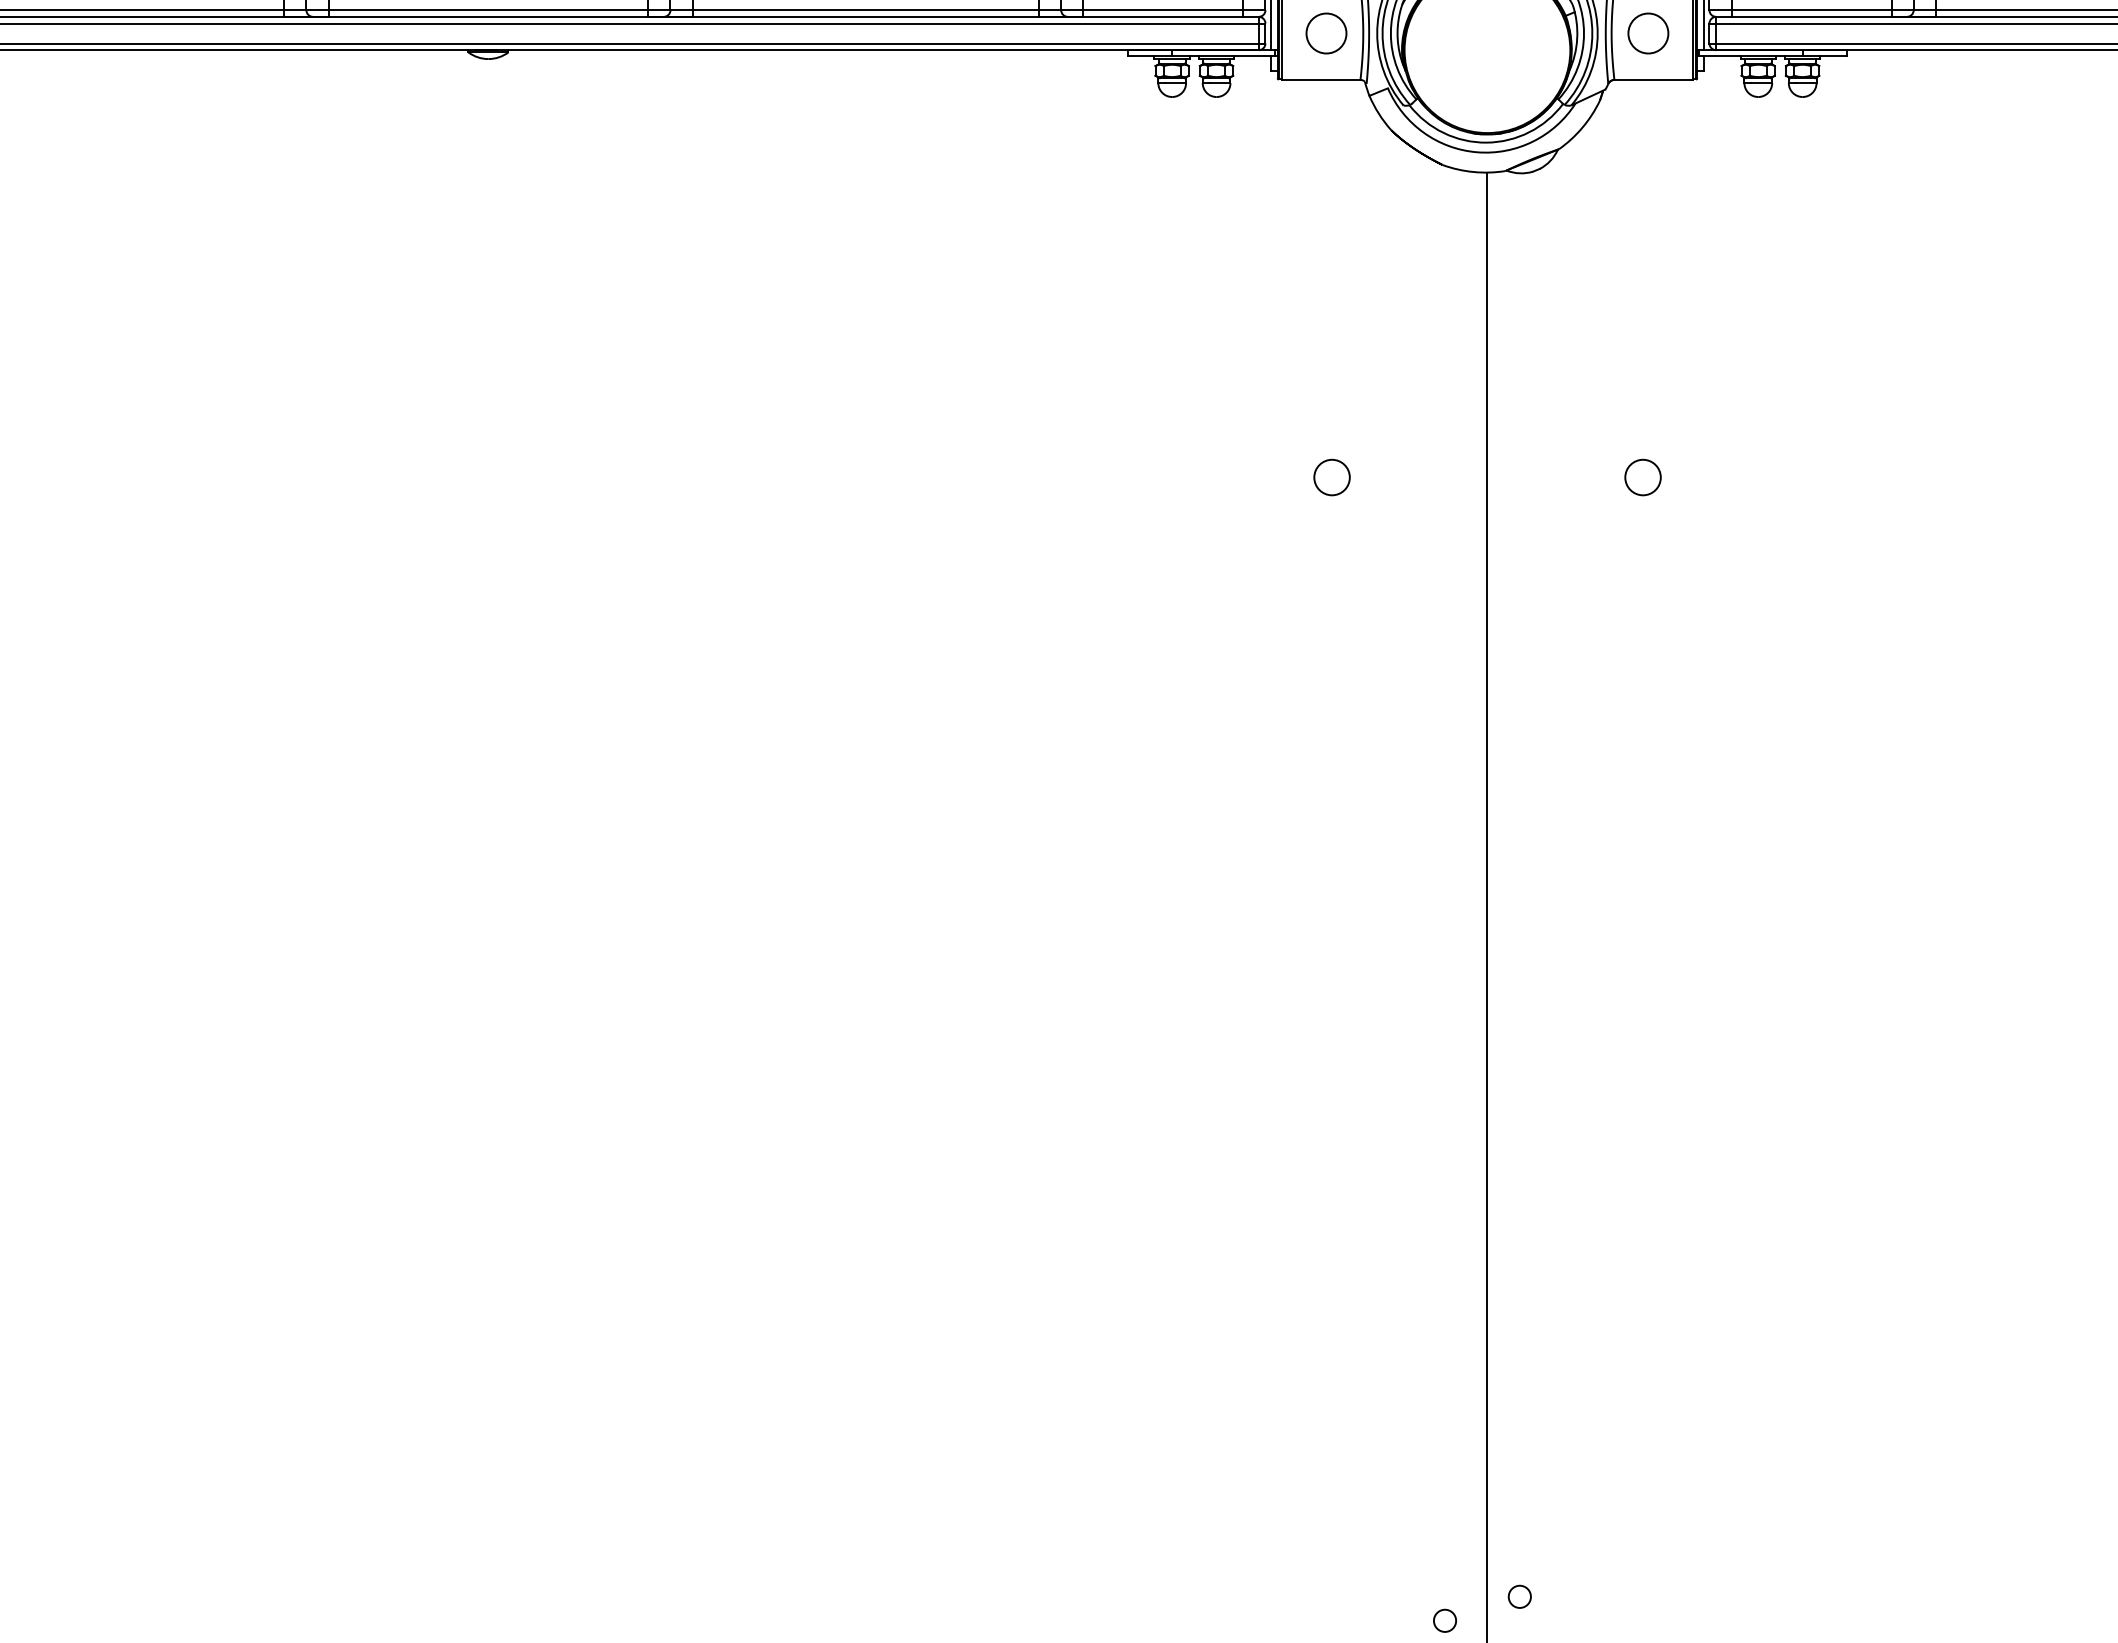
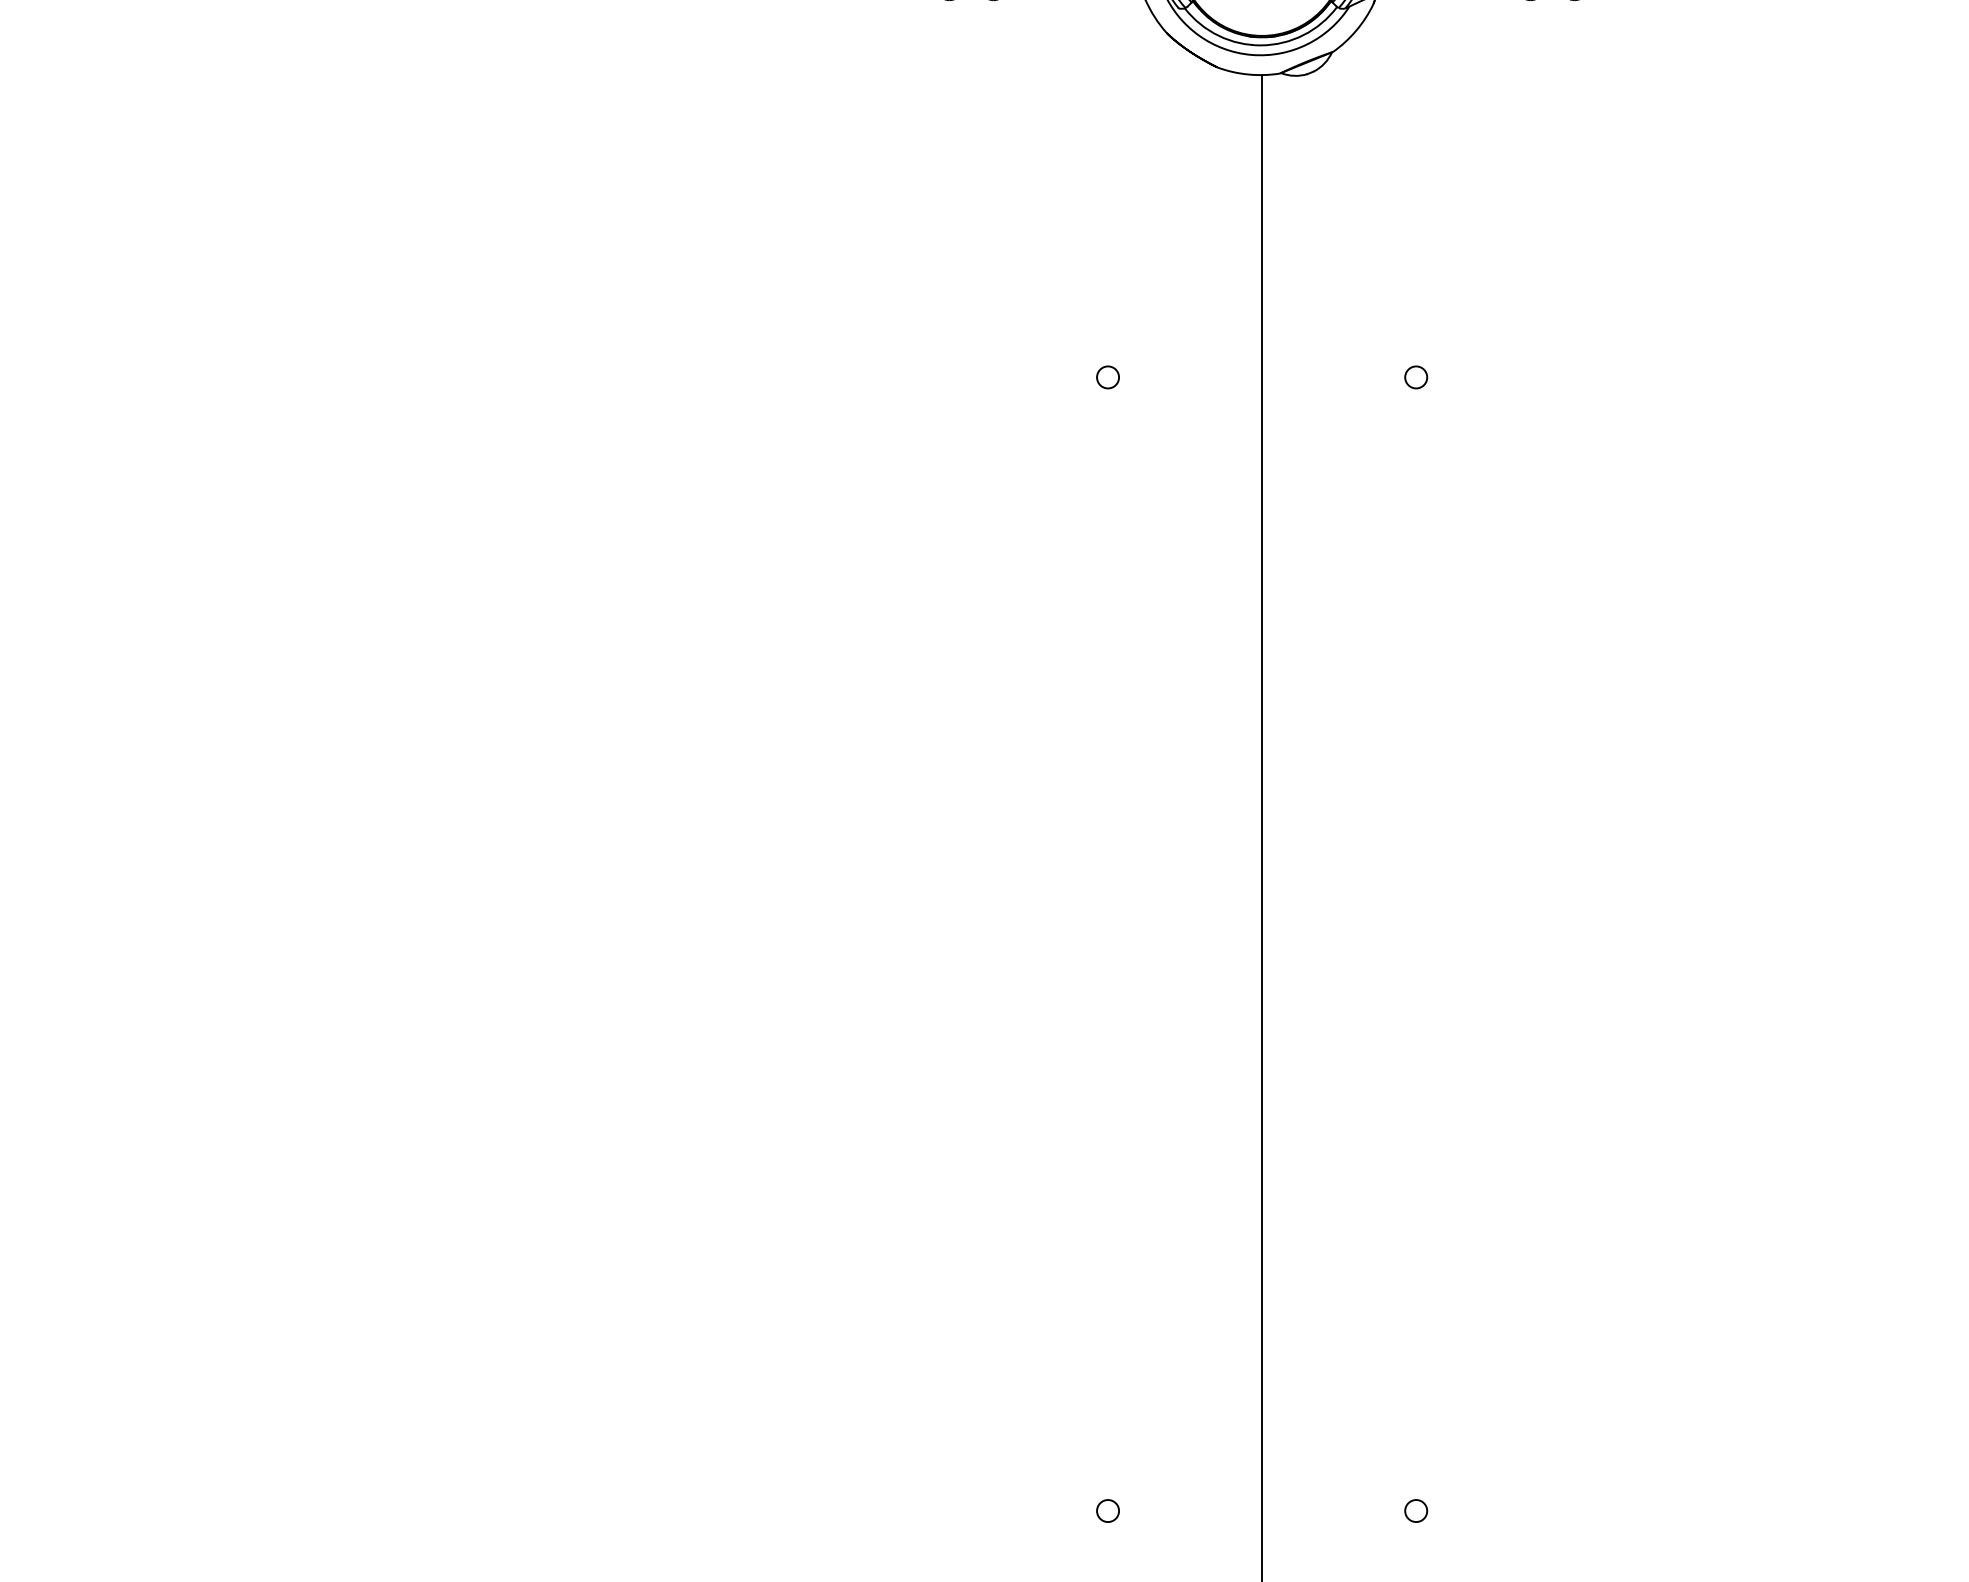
circle: (1331, 477) -> (1107, 377), size x0.62
circle: (1642, 477) -> (1415, 377), size x0.62
circle: (1519, 1596) -> (1415, 1510), moved
circle: (1444, 1620) -> (1107, 1510), moved

